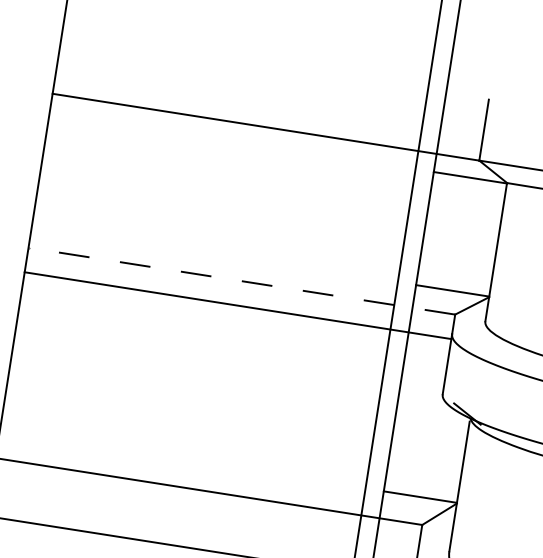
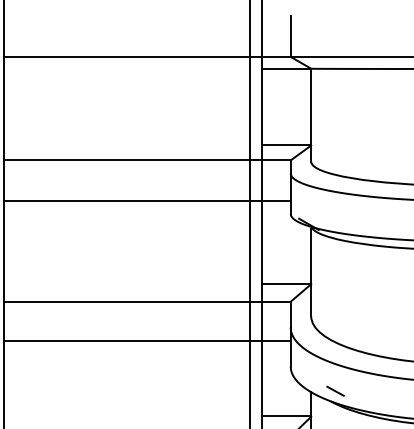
line: (240, 281) -> (146, 160), dashed -> solid
line: (238, 305) -> (147, 200), moved

